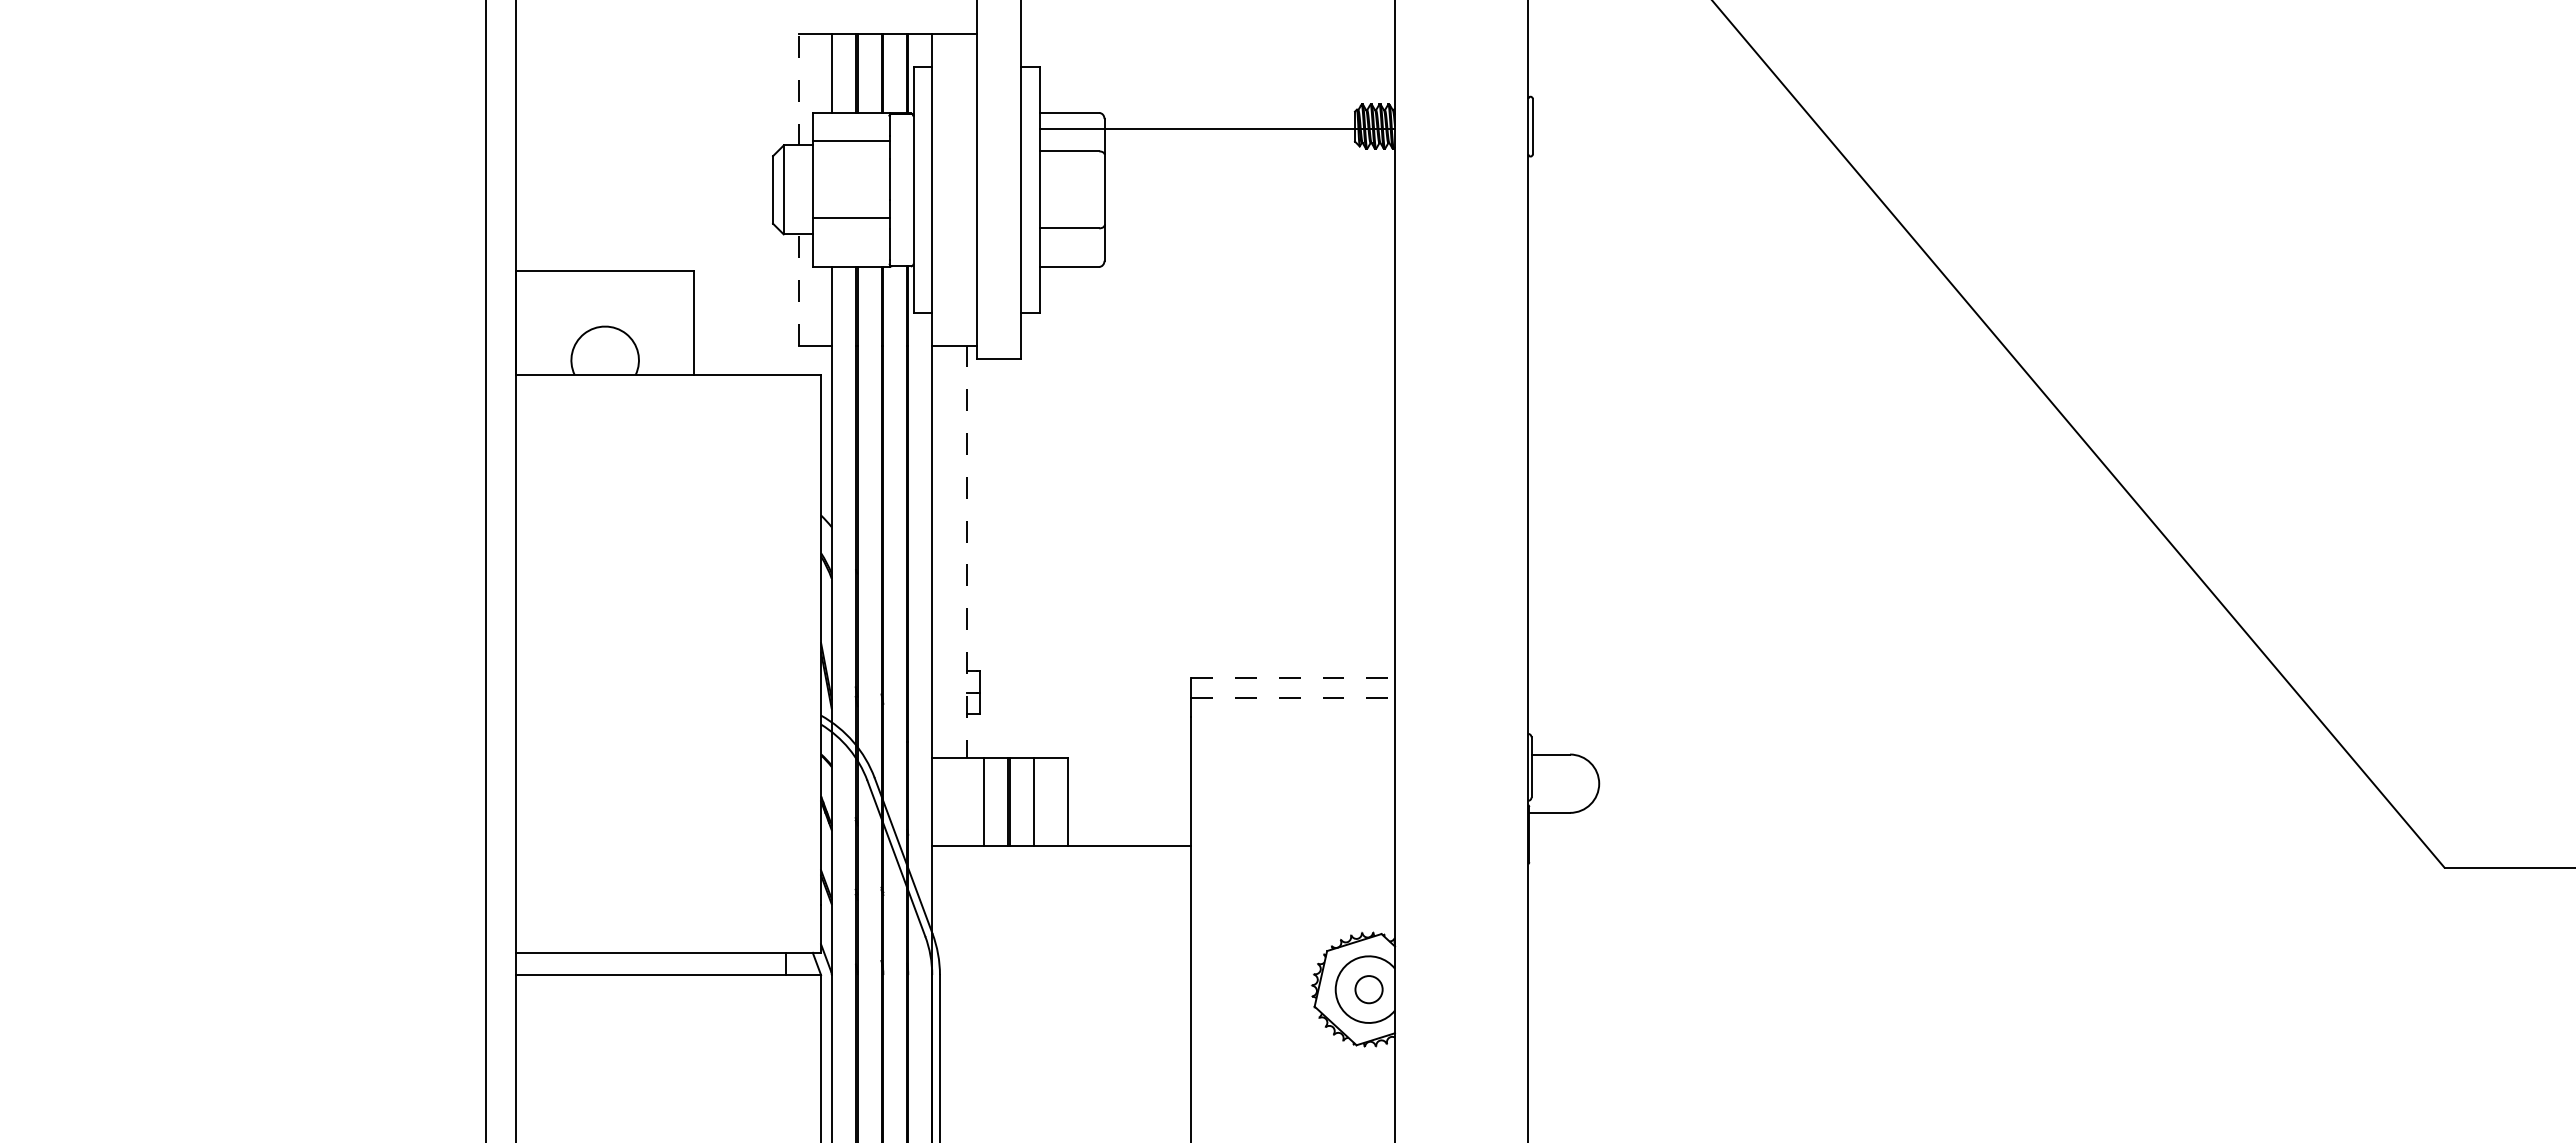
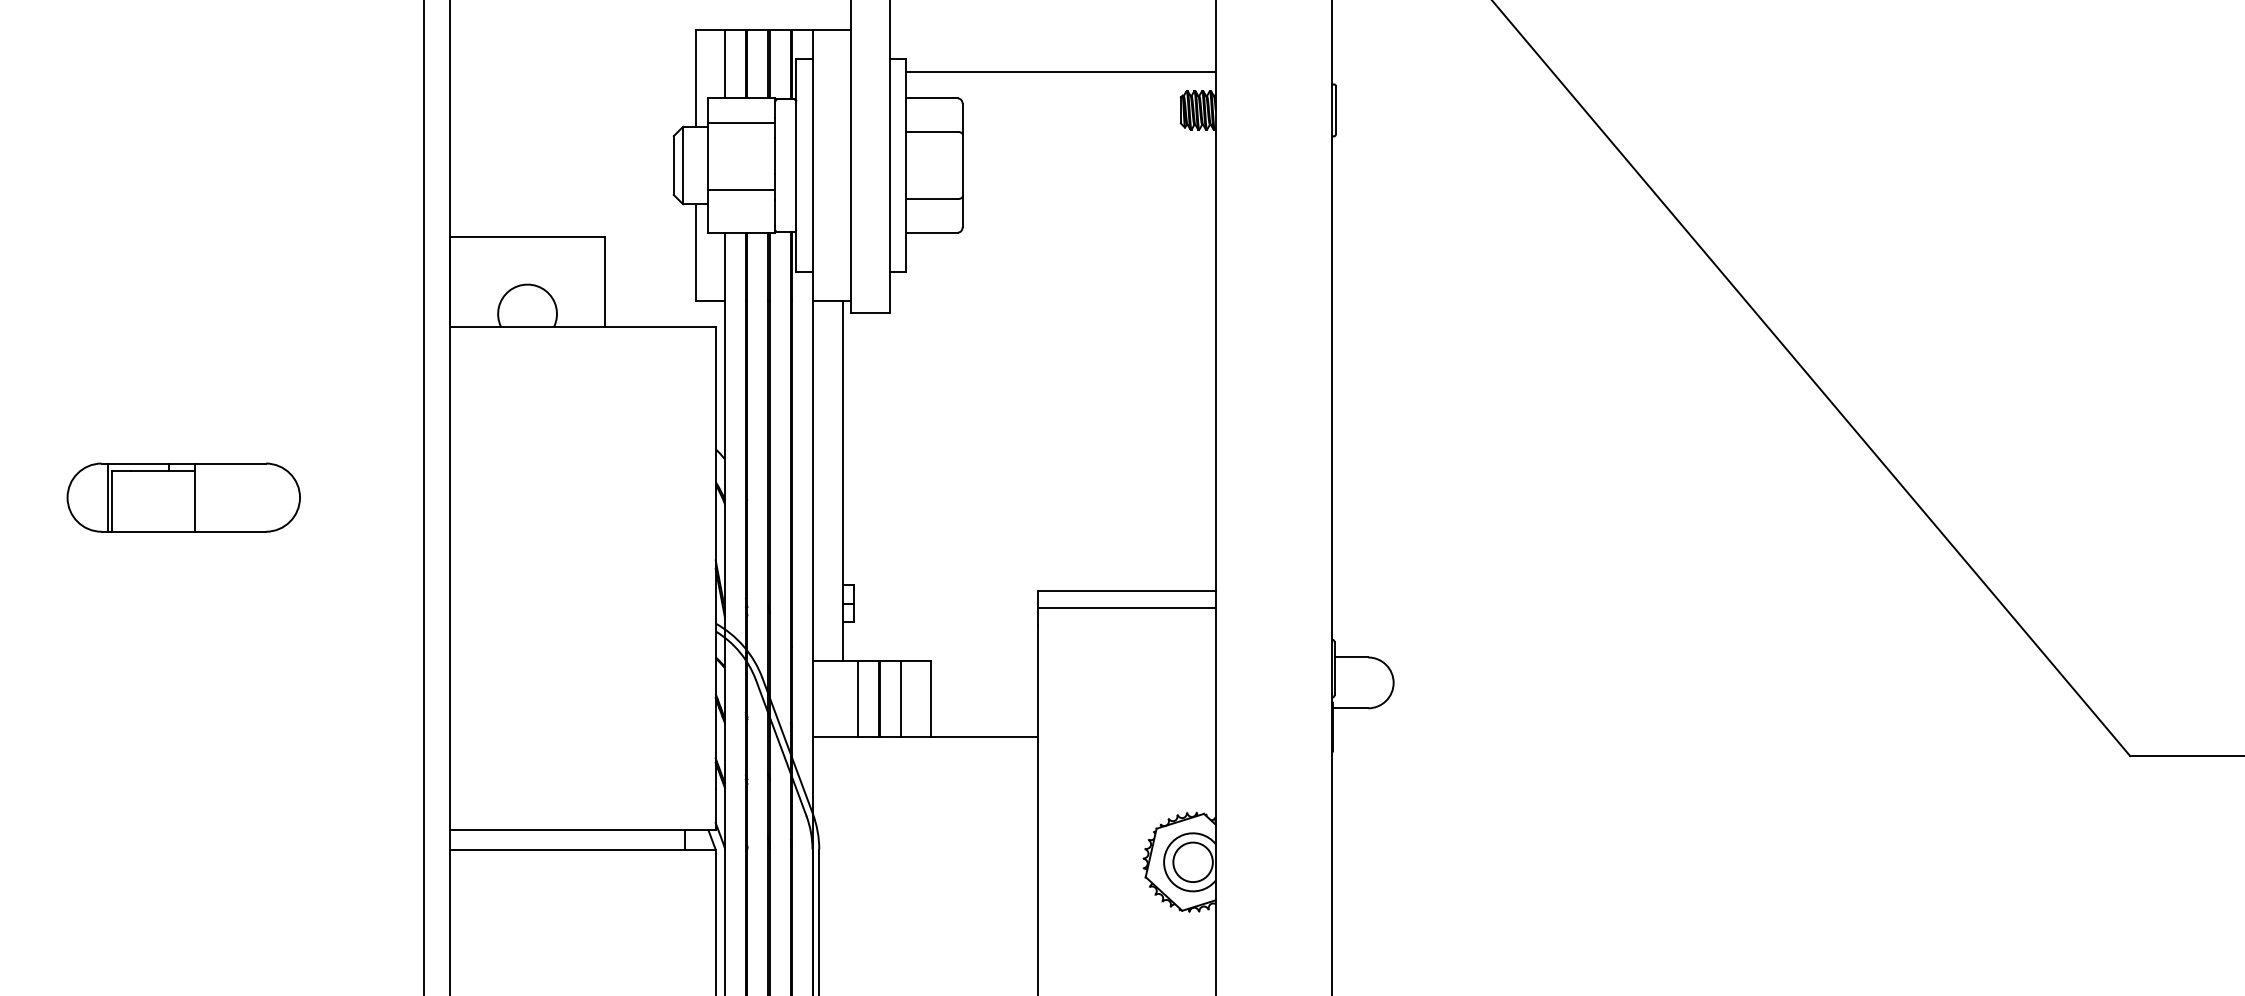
line: (798, 89) -> (695, 78), dashed -> solid
line: (1217, 129) -> (1061, 72), moved
line: (798, 289) -> (695, 252), dashed -> solid
line: (967, 552) -> (843, 481), dashed -> solid
part: (210, 571) -> (183, 498), added
line: (1293, 678) -> (1127, 591), dashed -> solid
line: (1293, 697) -> (1127, 607), dashed -> solid
circle: (1368, 989) -> (1192, 862), size x1.67

